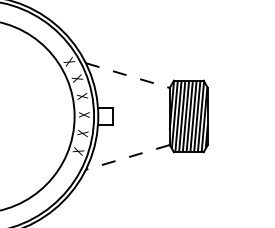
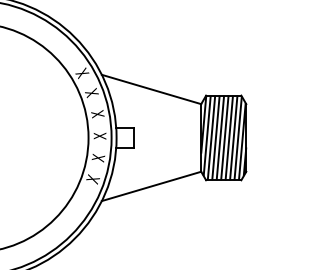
line: (127, 75) -> (151, 89), dashed -> solid
line: (127, 157) -> (151, 186), dashed -> solid

